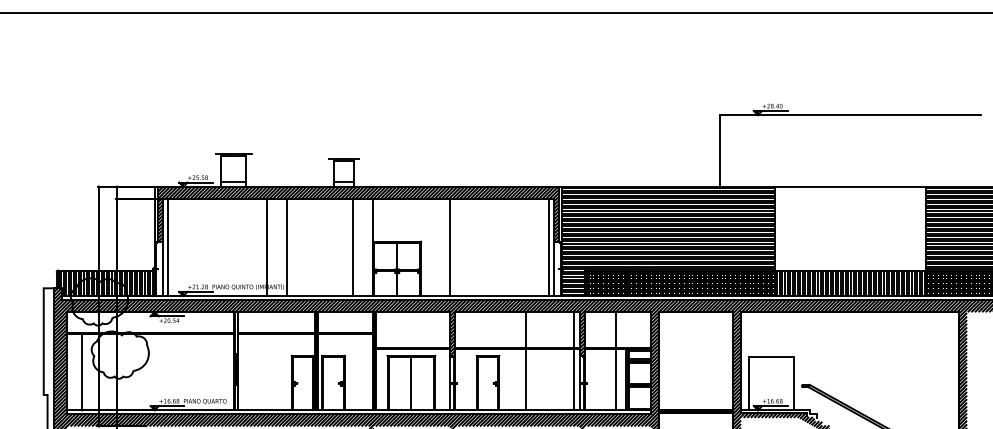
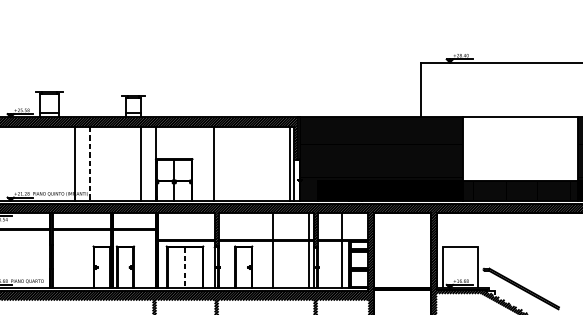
line: (287, 248) -> (90, 164), solid -> dashed
line: (411, 383) -> (185, 267), solid -> dashed

